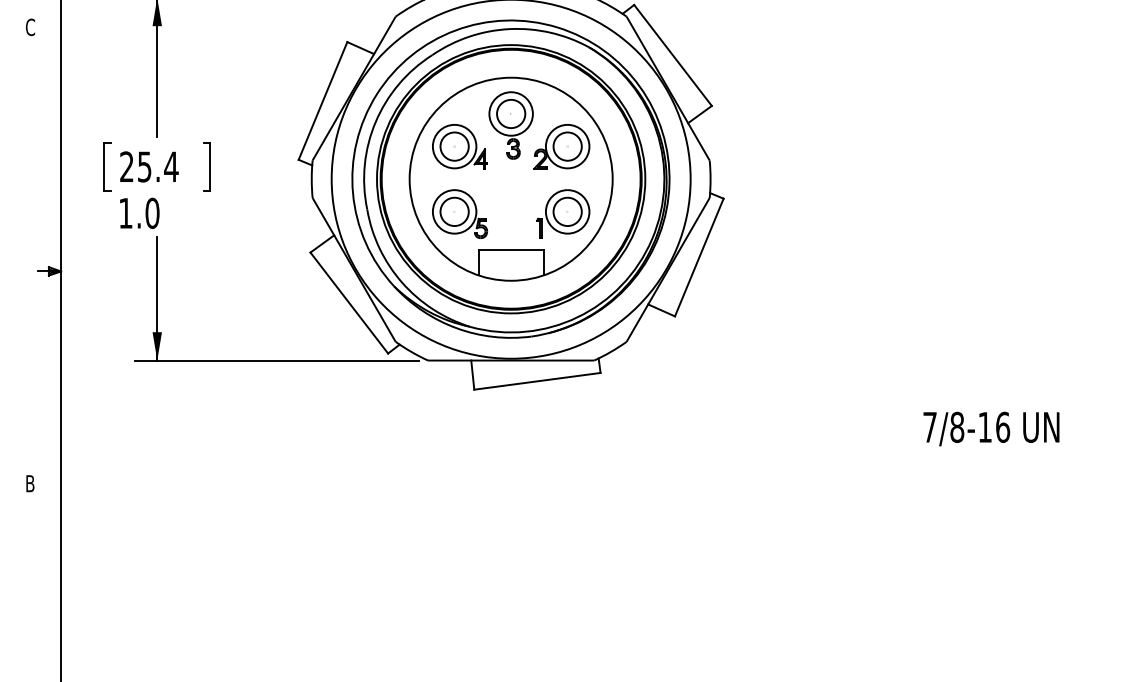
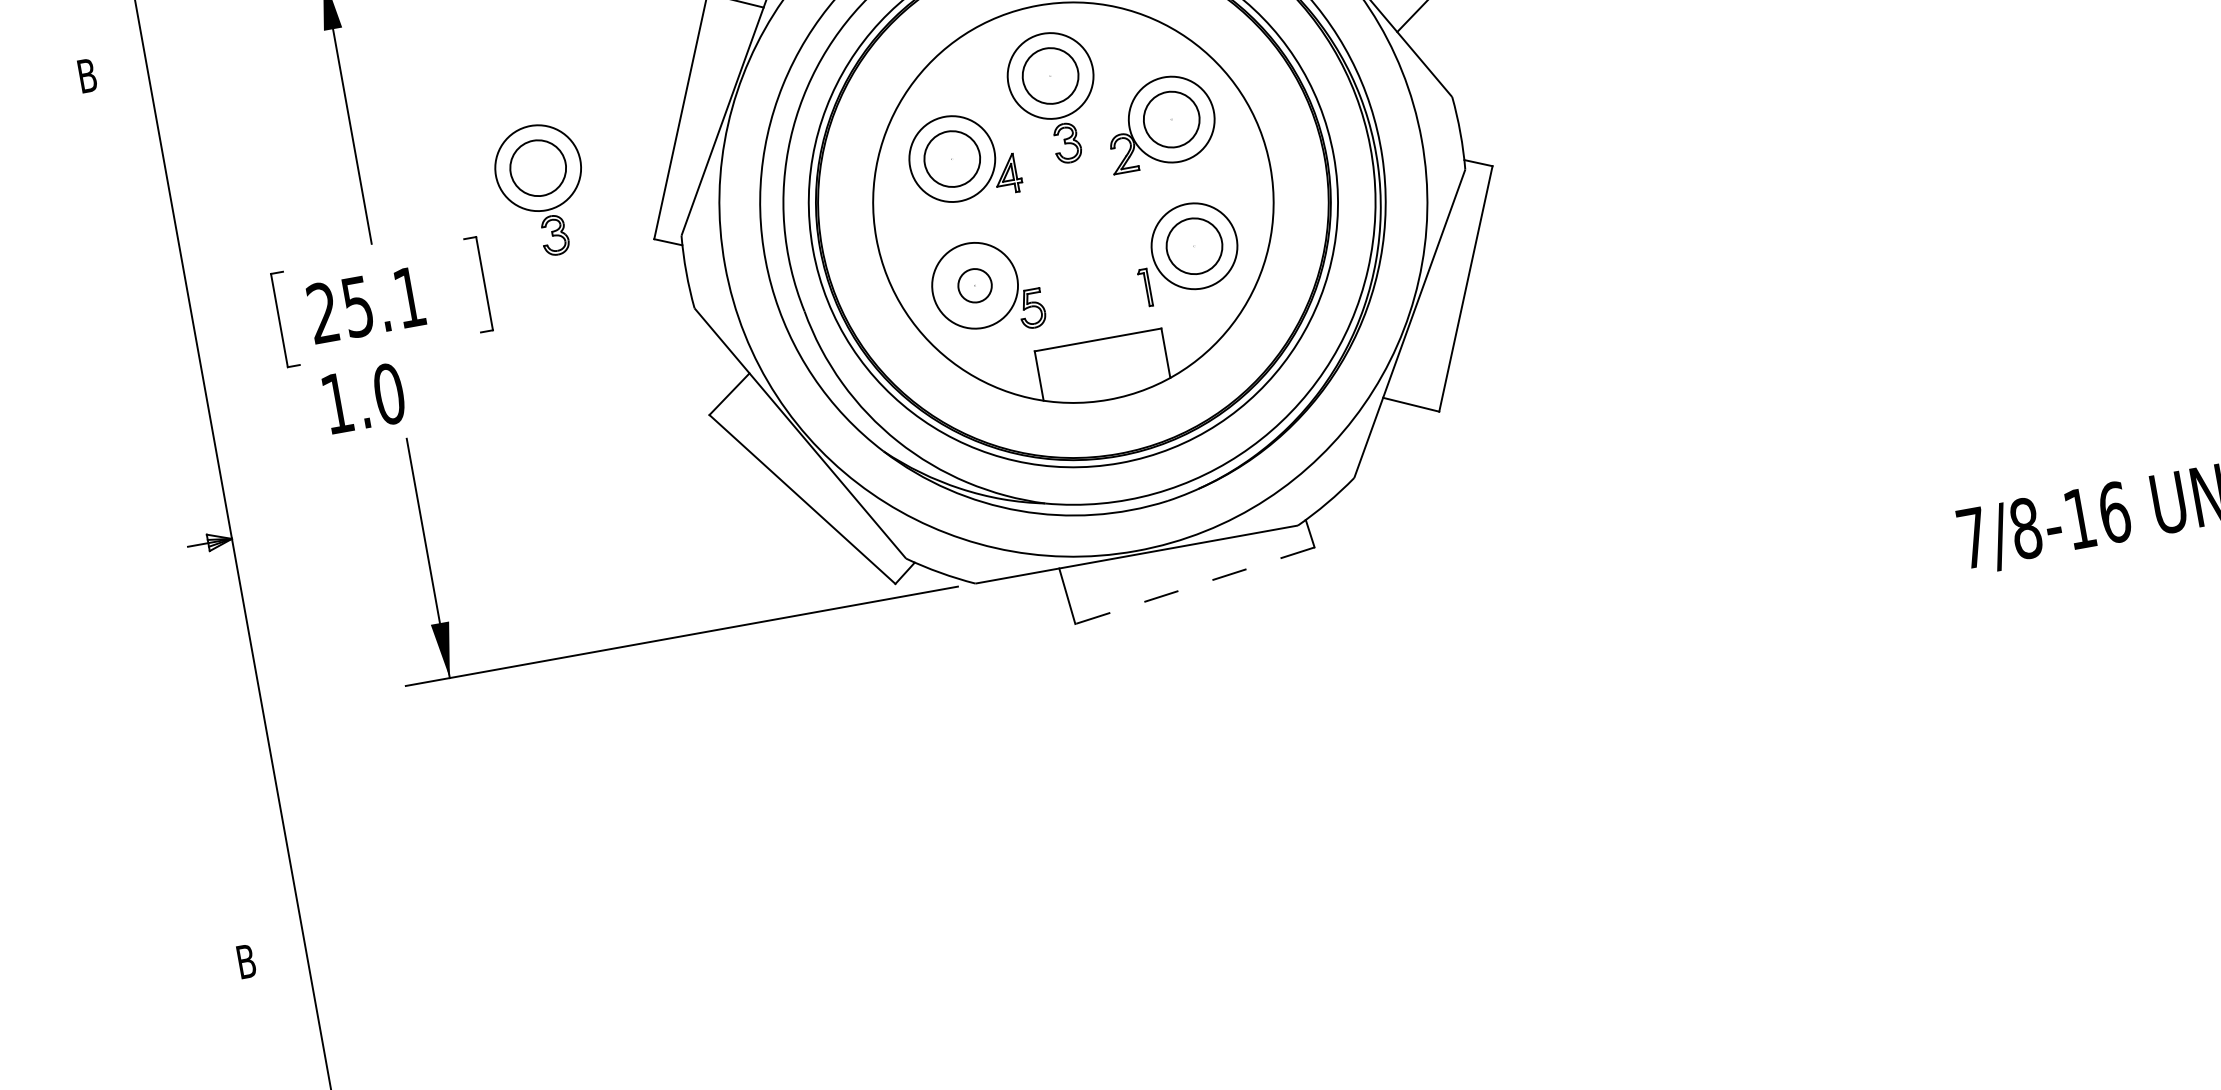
text: (30, 27) -> (87, 76), C -> B
part: (246, 125) -> (540, 190), added
text: (171, 166) -> (409, 296), 25.4 -> 25.1
circle: (454, 211) -> (974, 285), size x0.6
line: (537, 381) -> (1195, 586), solid -> dashed

